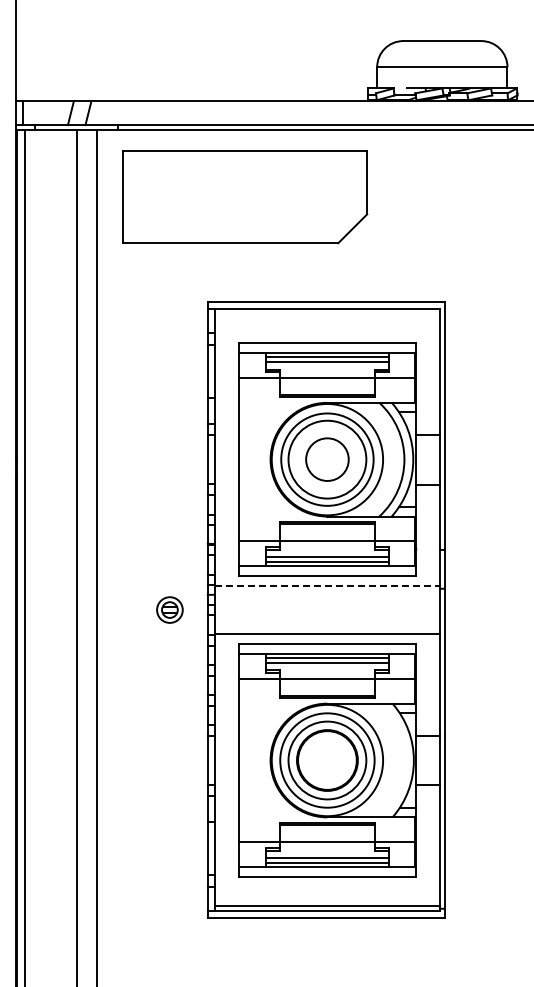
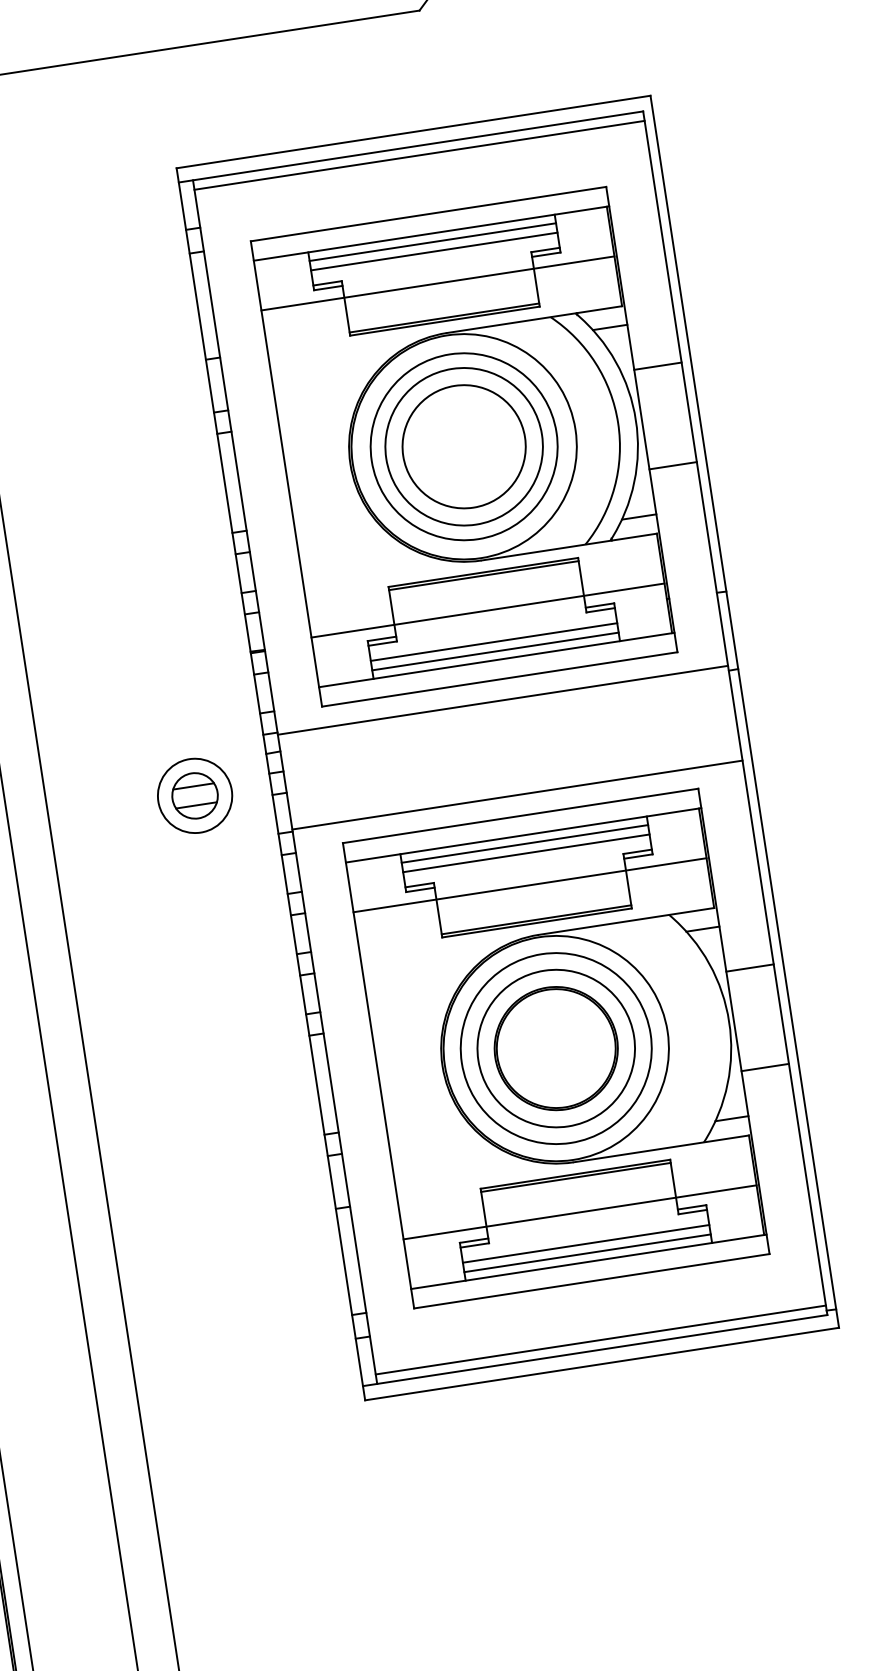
line: (326, 313) -> (417, 154), added
circle: (327, 459) -> (464, 446), size x1.43
line: (327, 586) -> (503, 700), dashed -> solid
part: (169, 609) -> (194, 794), size x1.43

